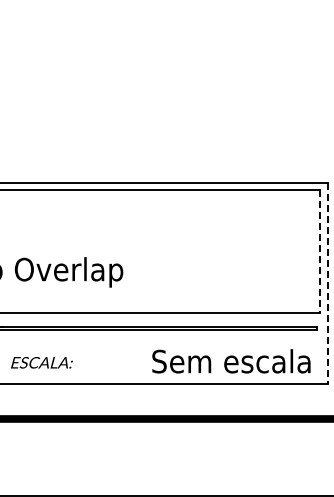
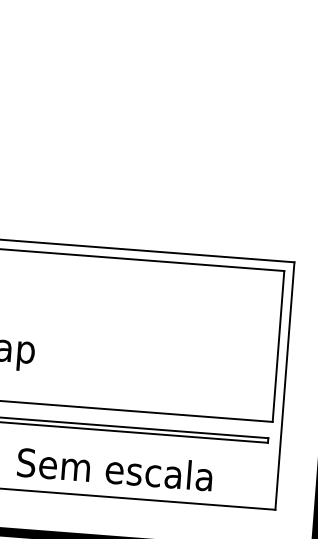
line: (319, 252) -> (277, 347), dashed -> solid
line: (327, 283) -> (284, 386), dashed -> solid
text: (231, 361) -> (115, 469), moved

